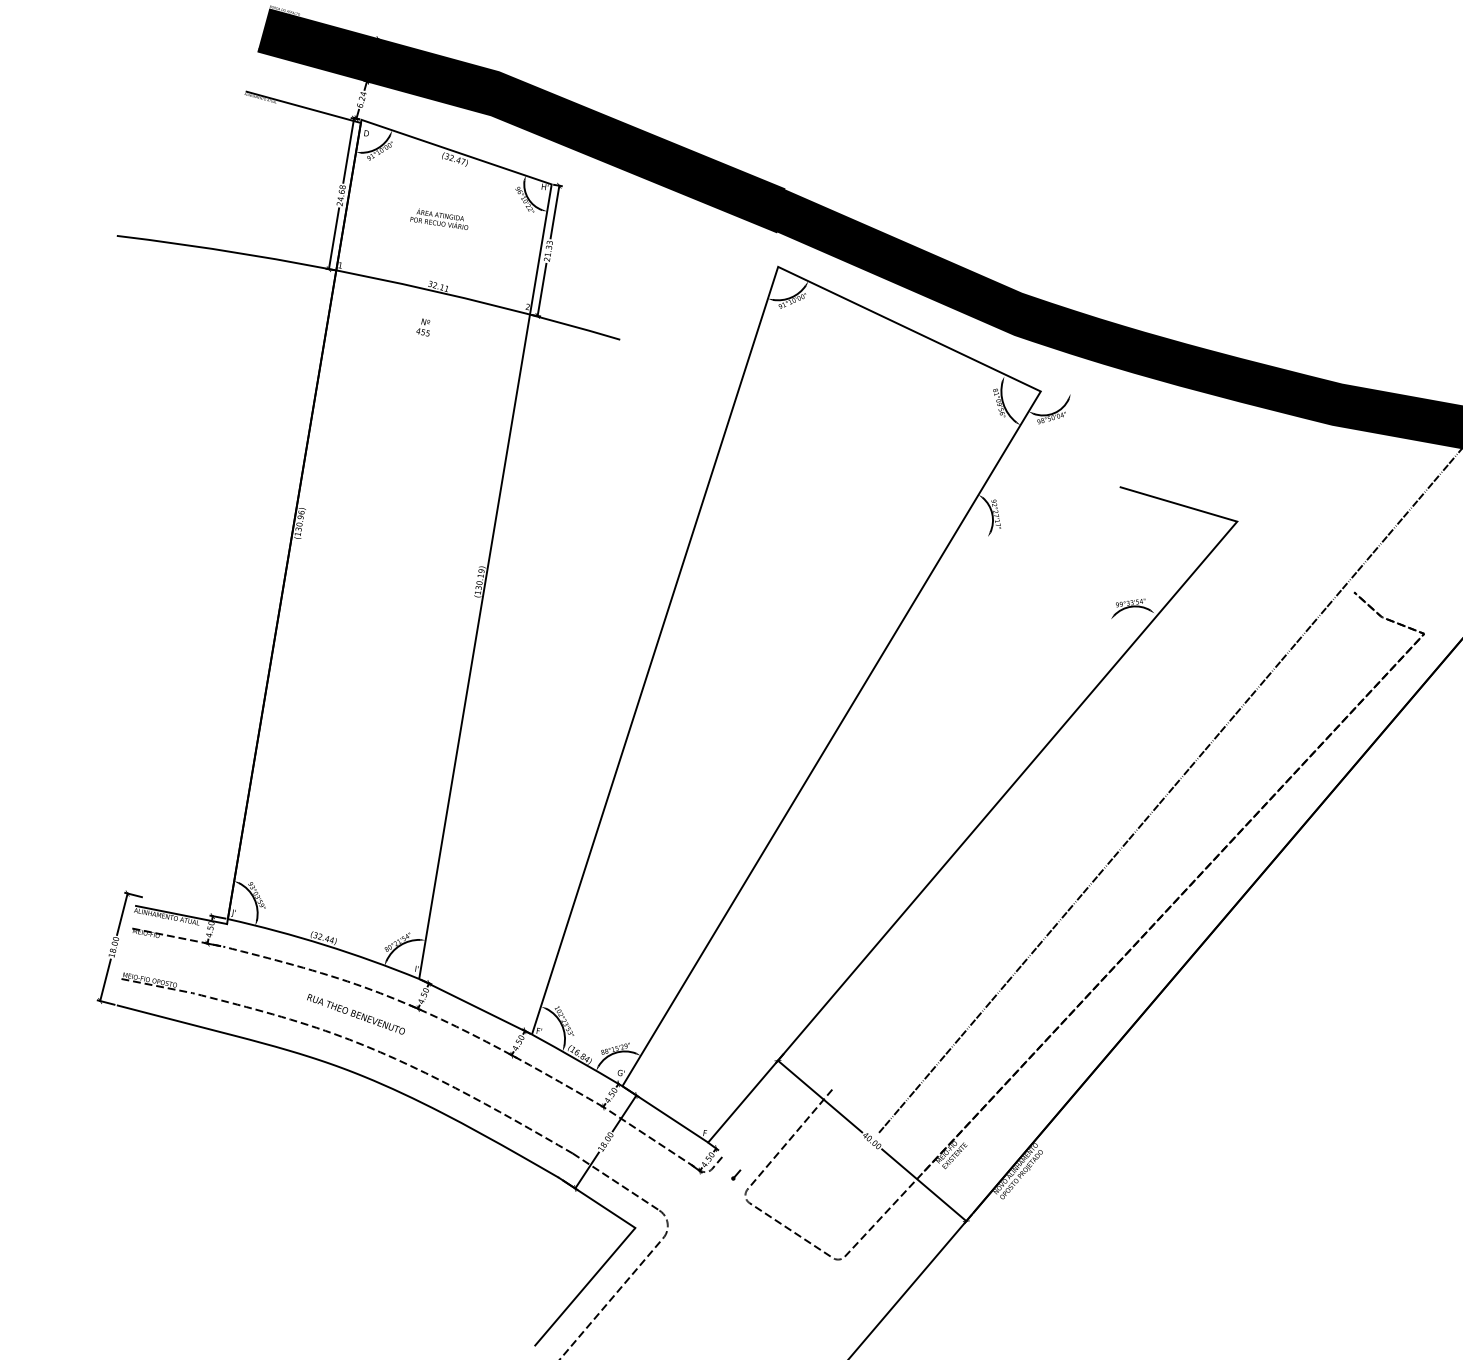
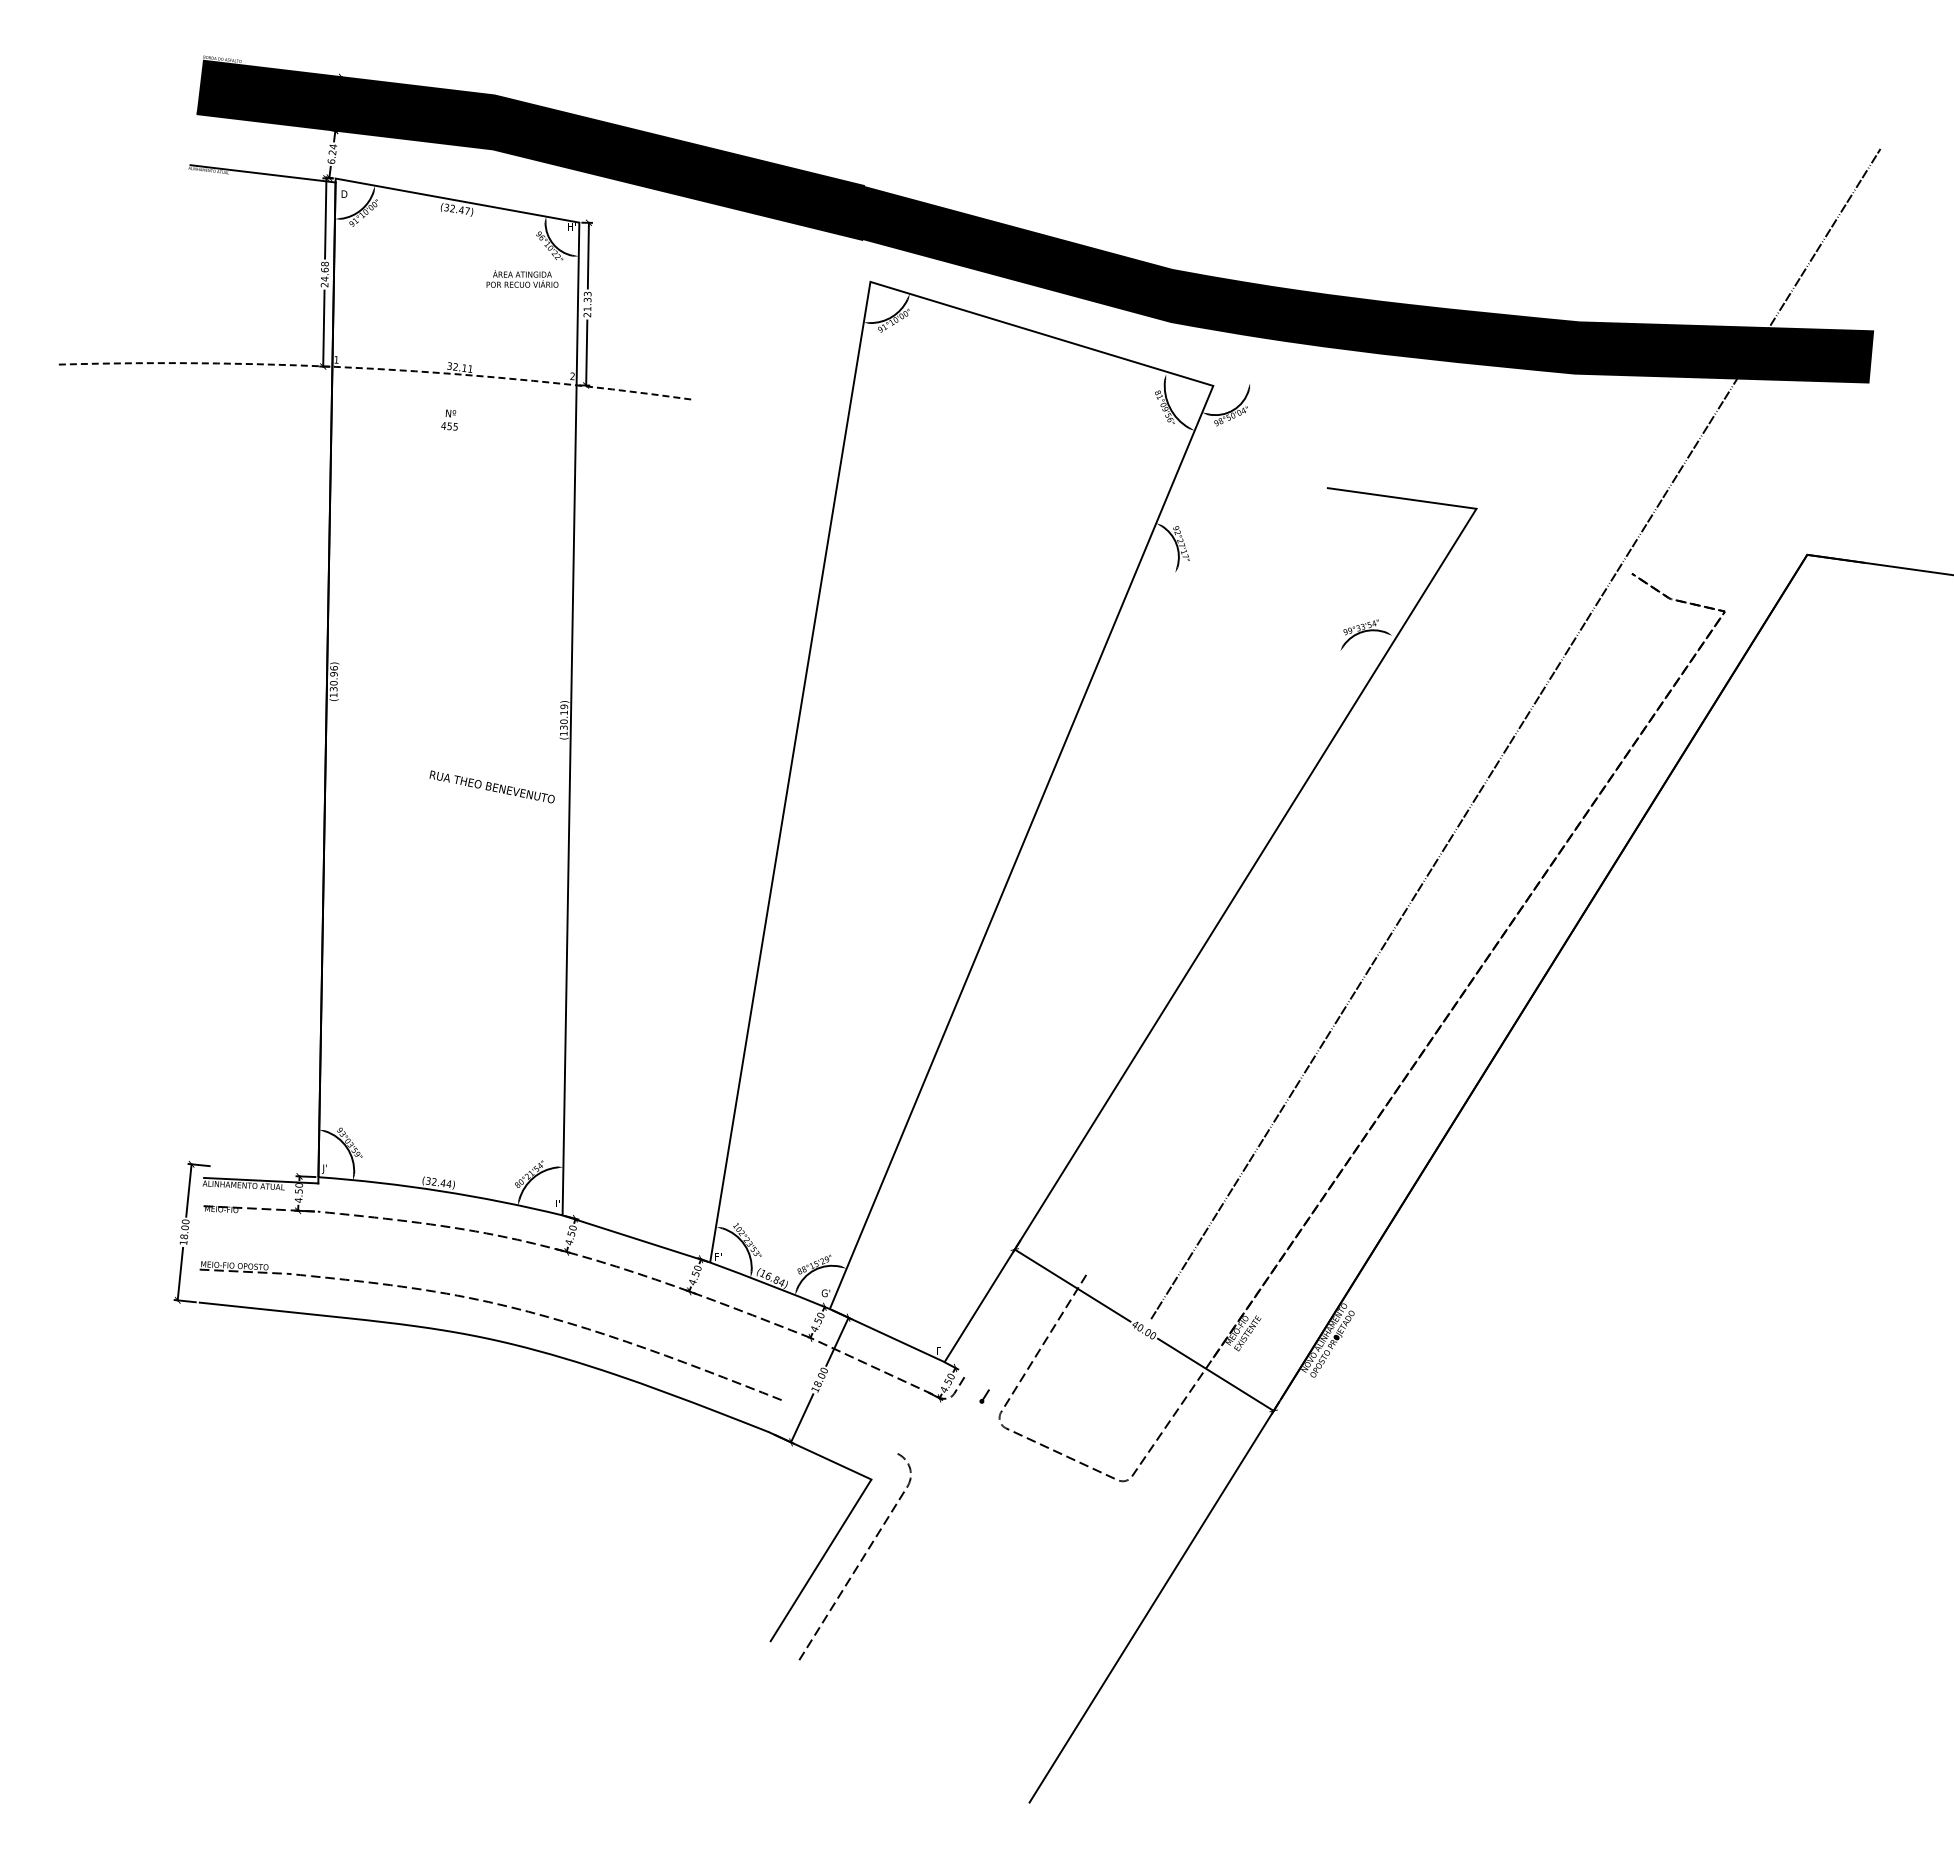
text: (440, 218) -> (522, 278), moved
arc: (370, 277) -> (375, 368), solid -> dashed
text: (355, 1013) -> (491, 786), moved
line: (616, 1181) -> (839, 1426), removed

